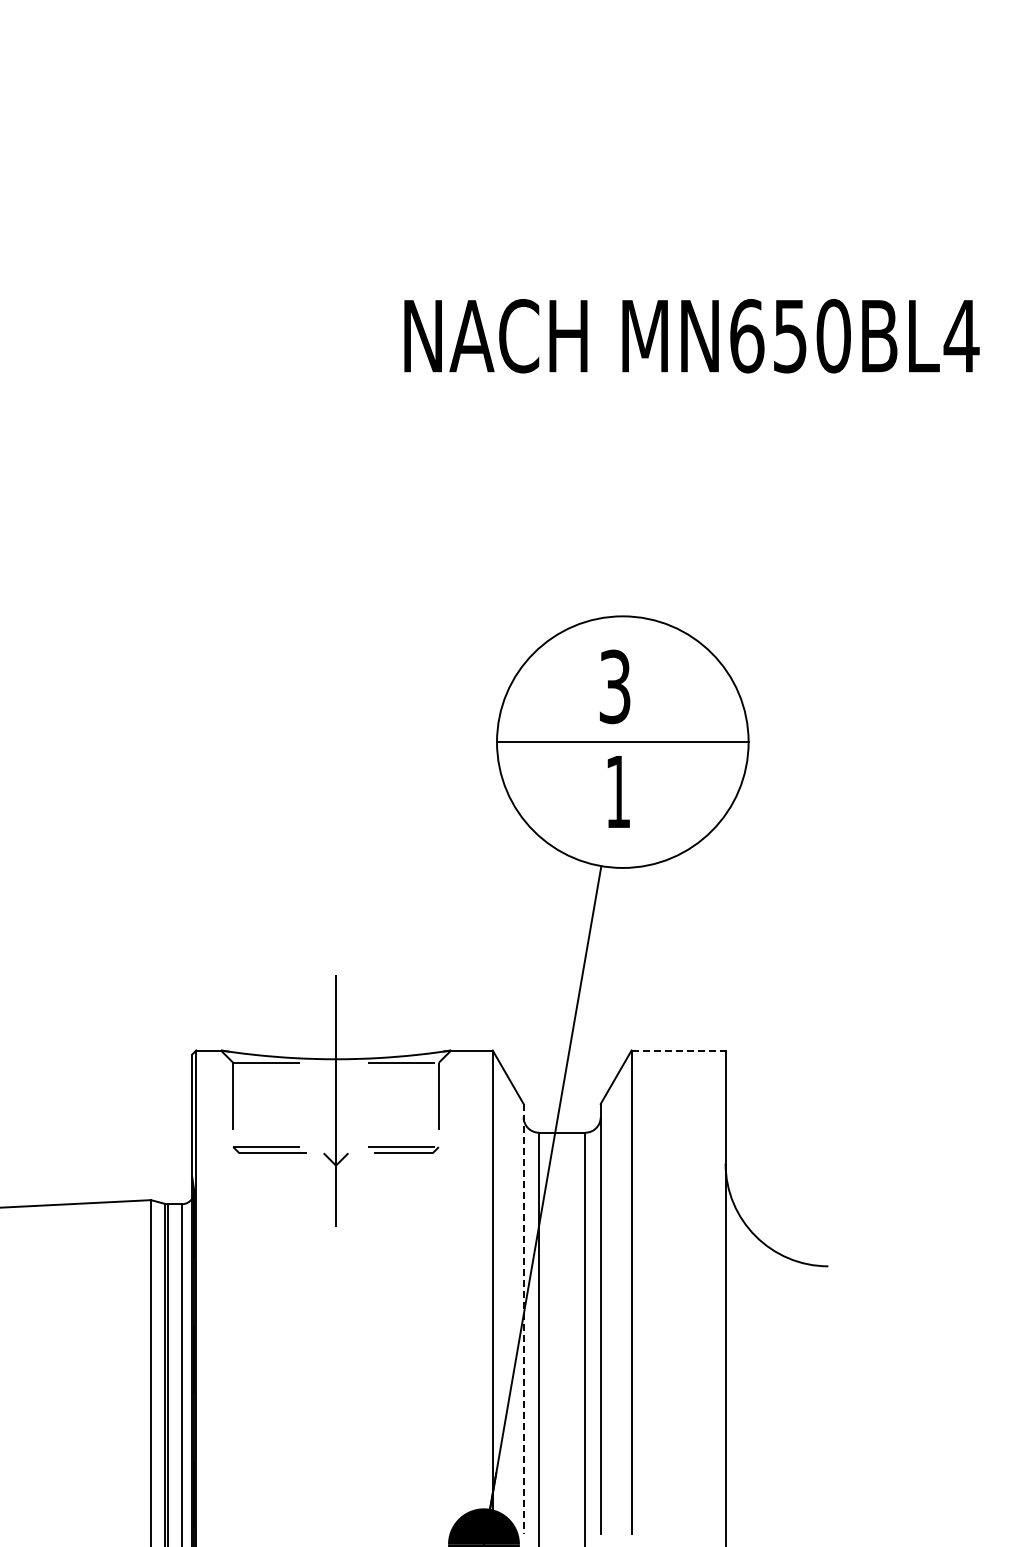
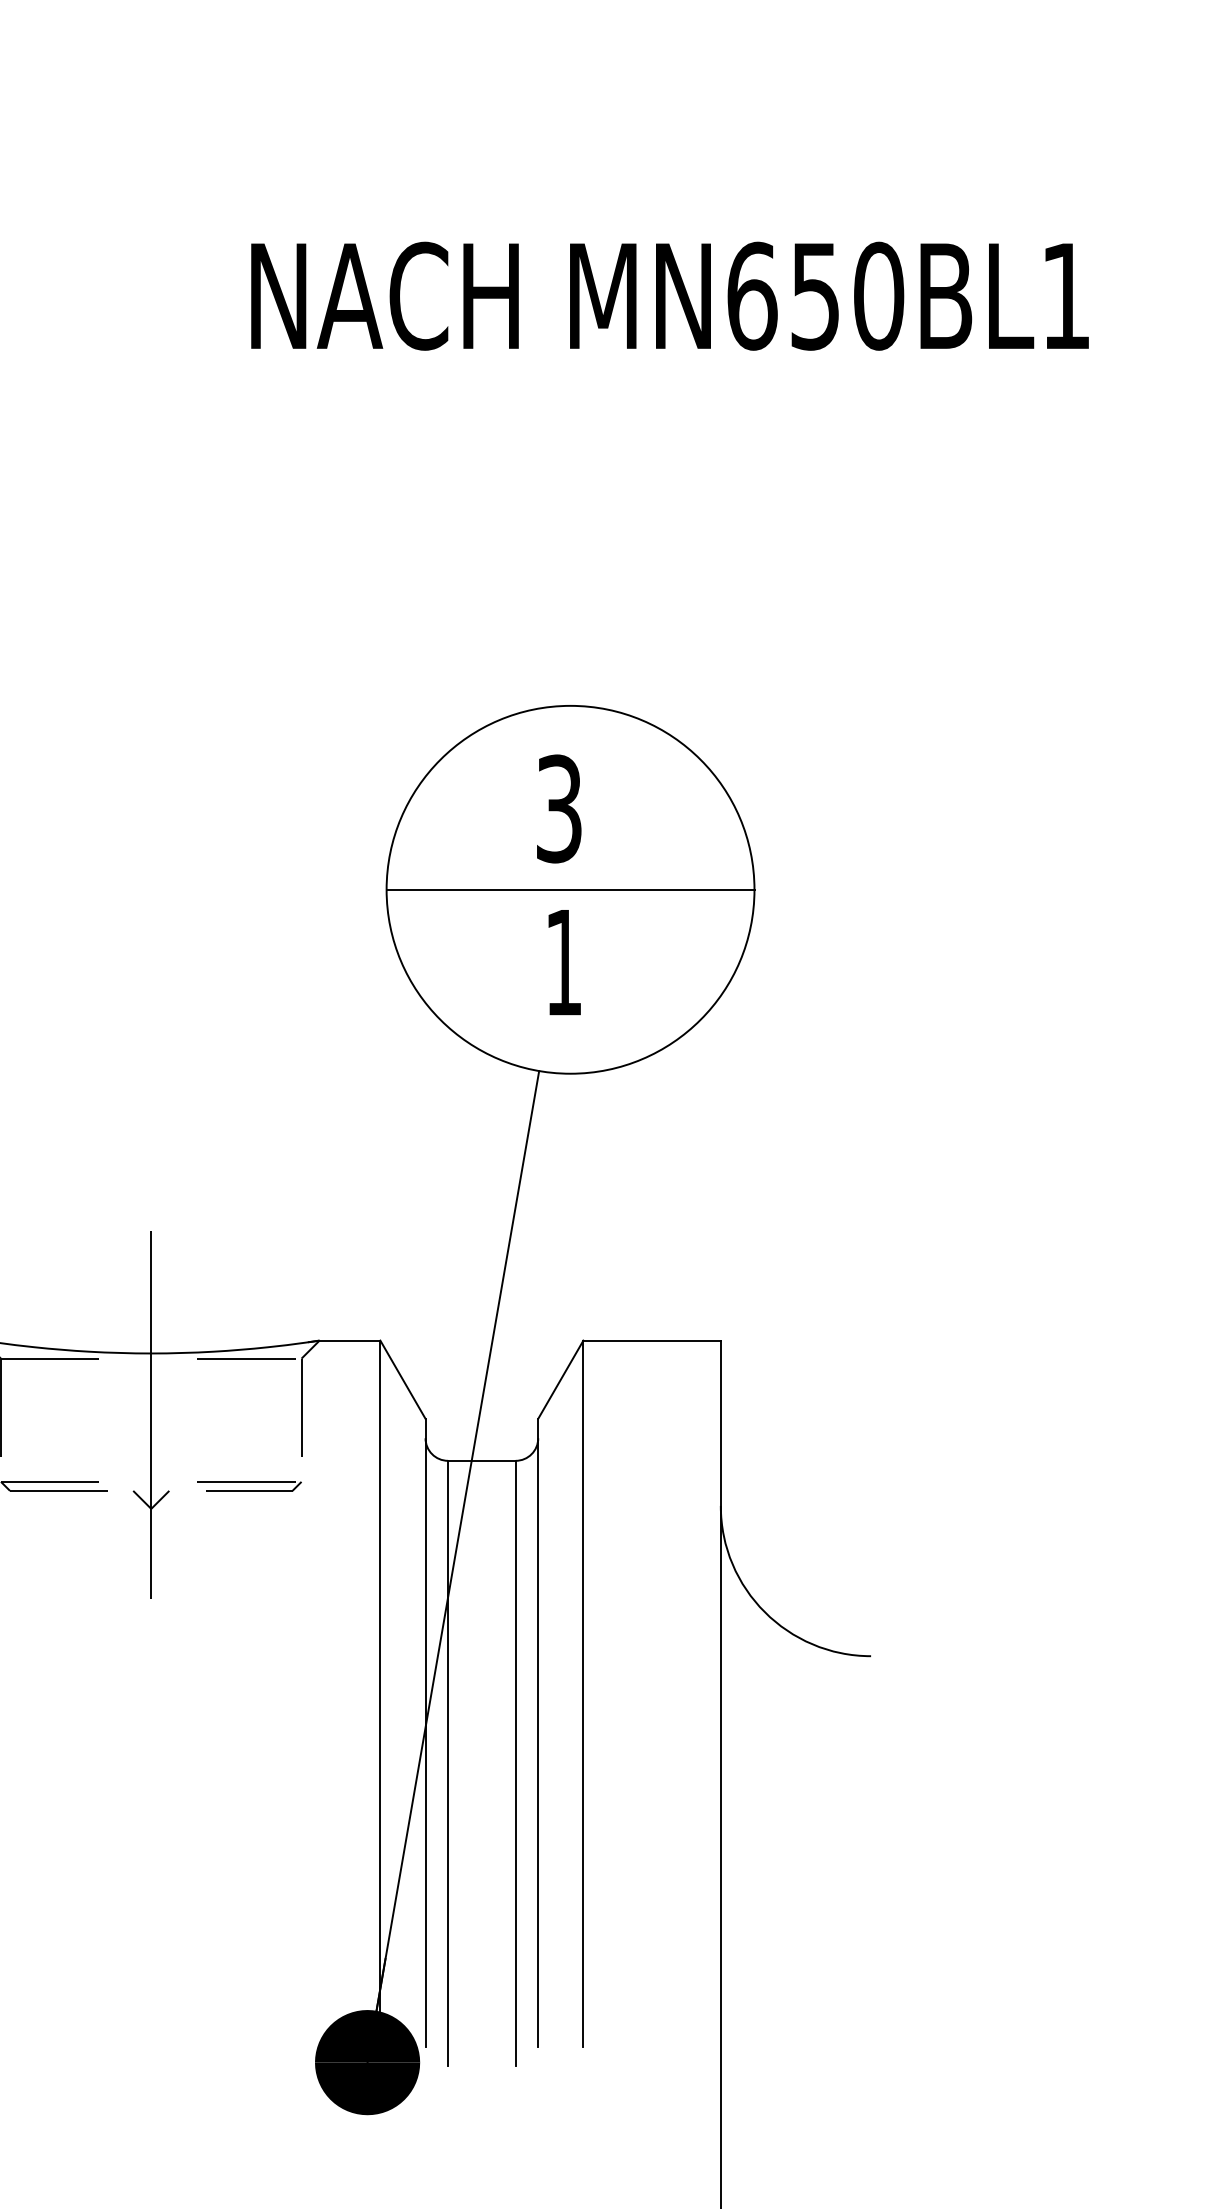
text: (961, 336) -> (1065, 296), MN650BL4 -> MN650BL1
line: (678, 1050) -> (651, 1340), dashed -> solid
line: (523, 1318) -> (425, 1732), dashed -> solid

